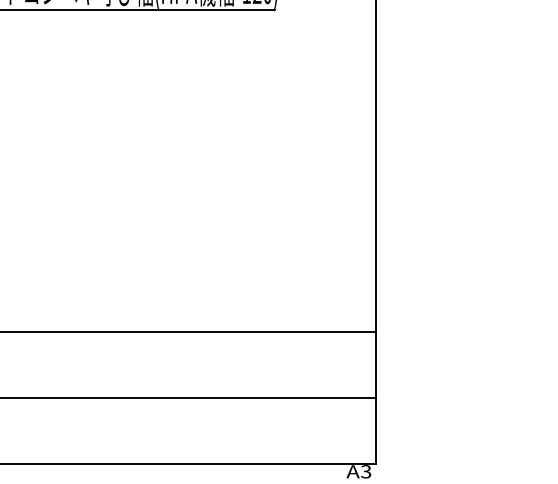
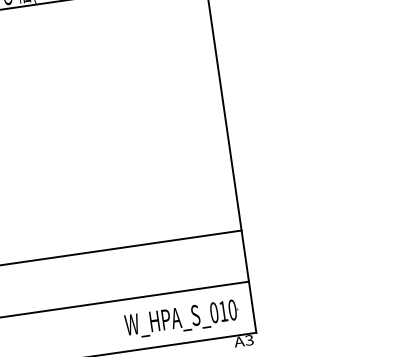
part: (284, 432) -> (181, 318), added

